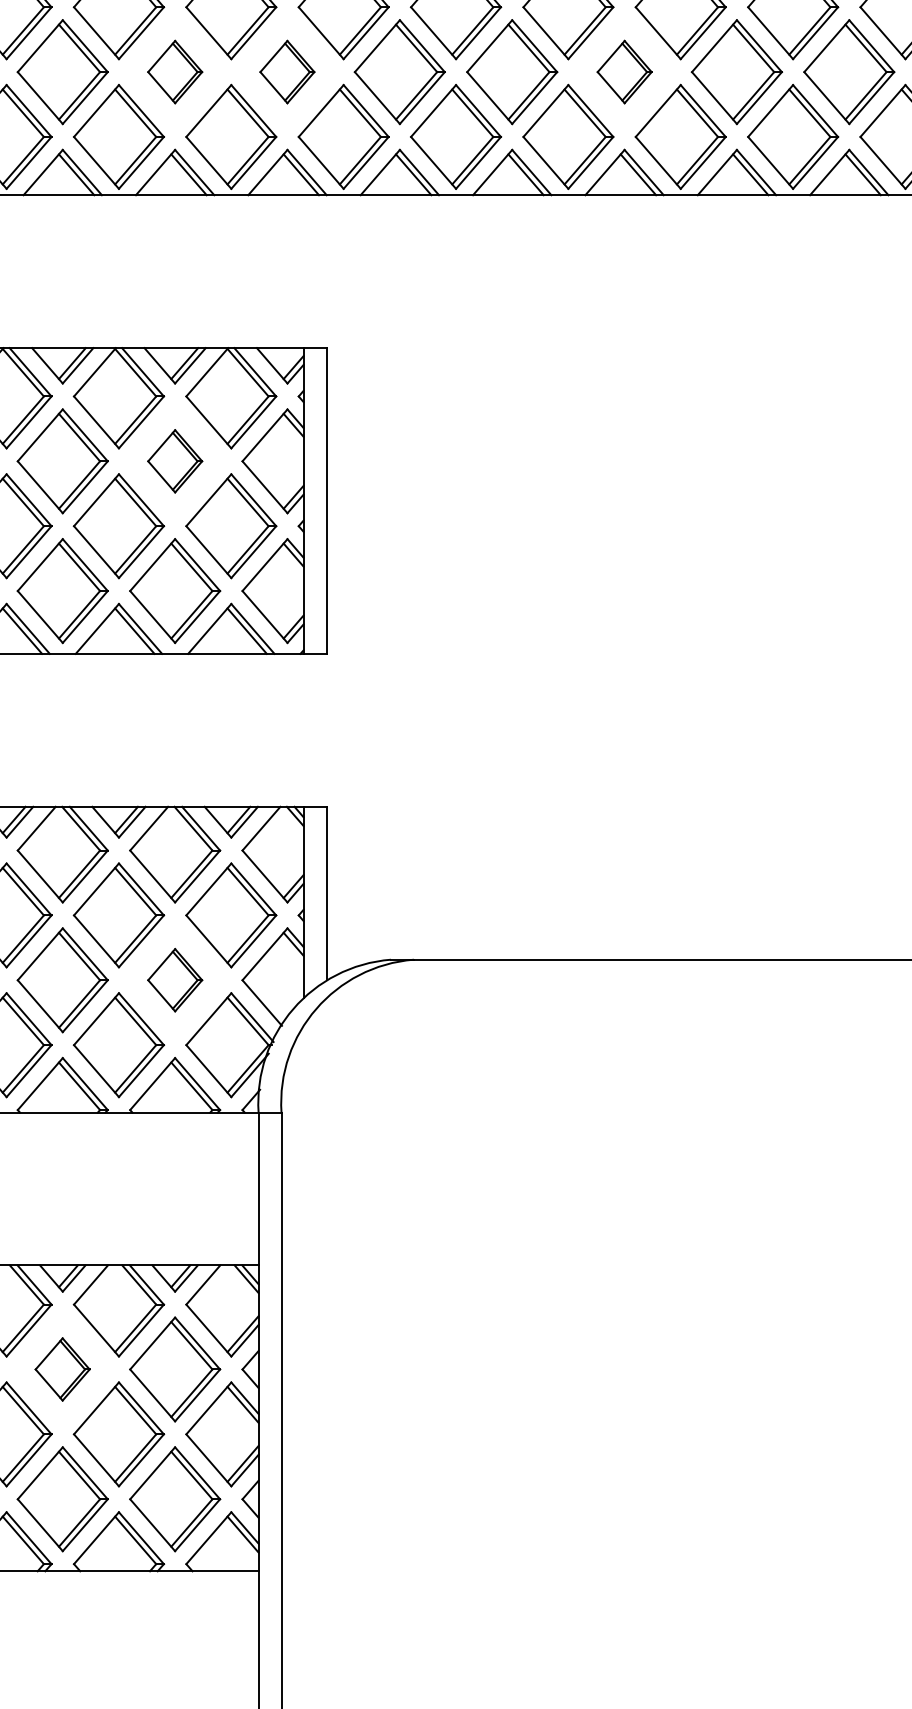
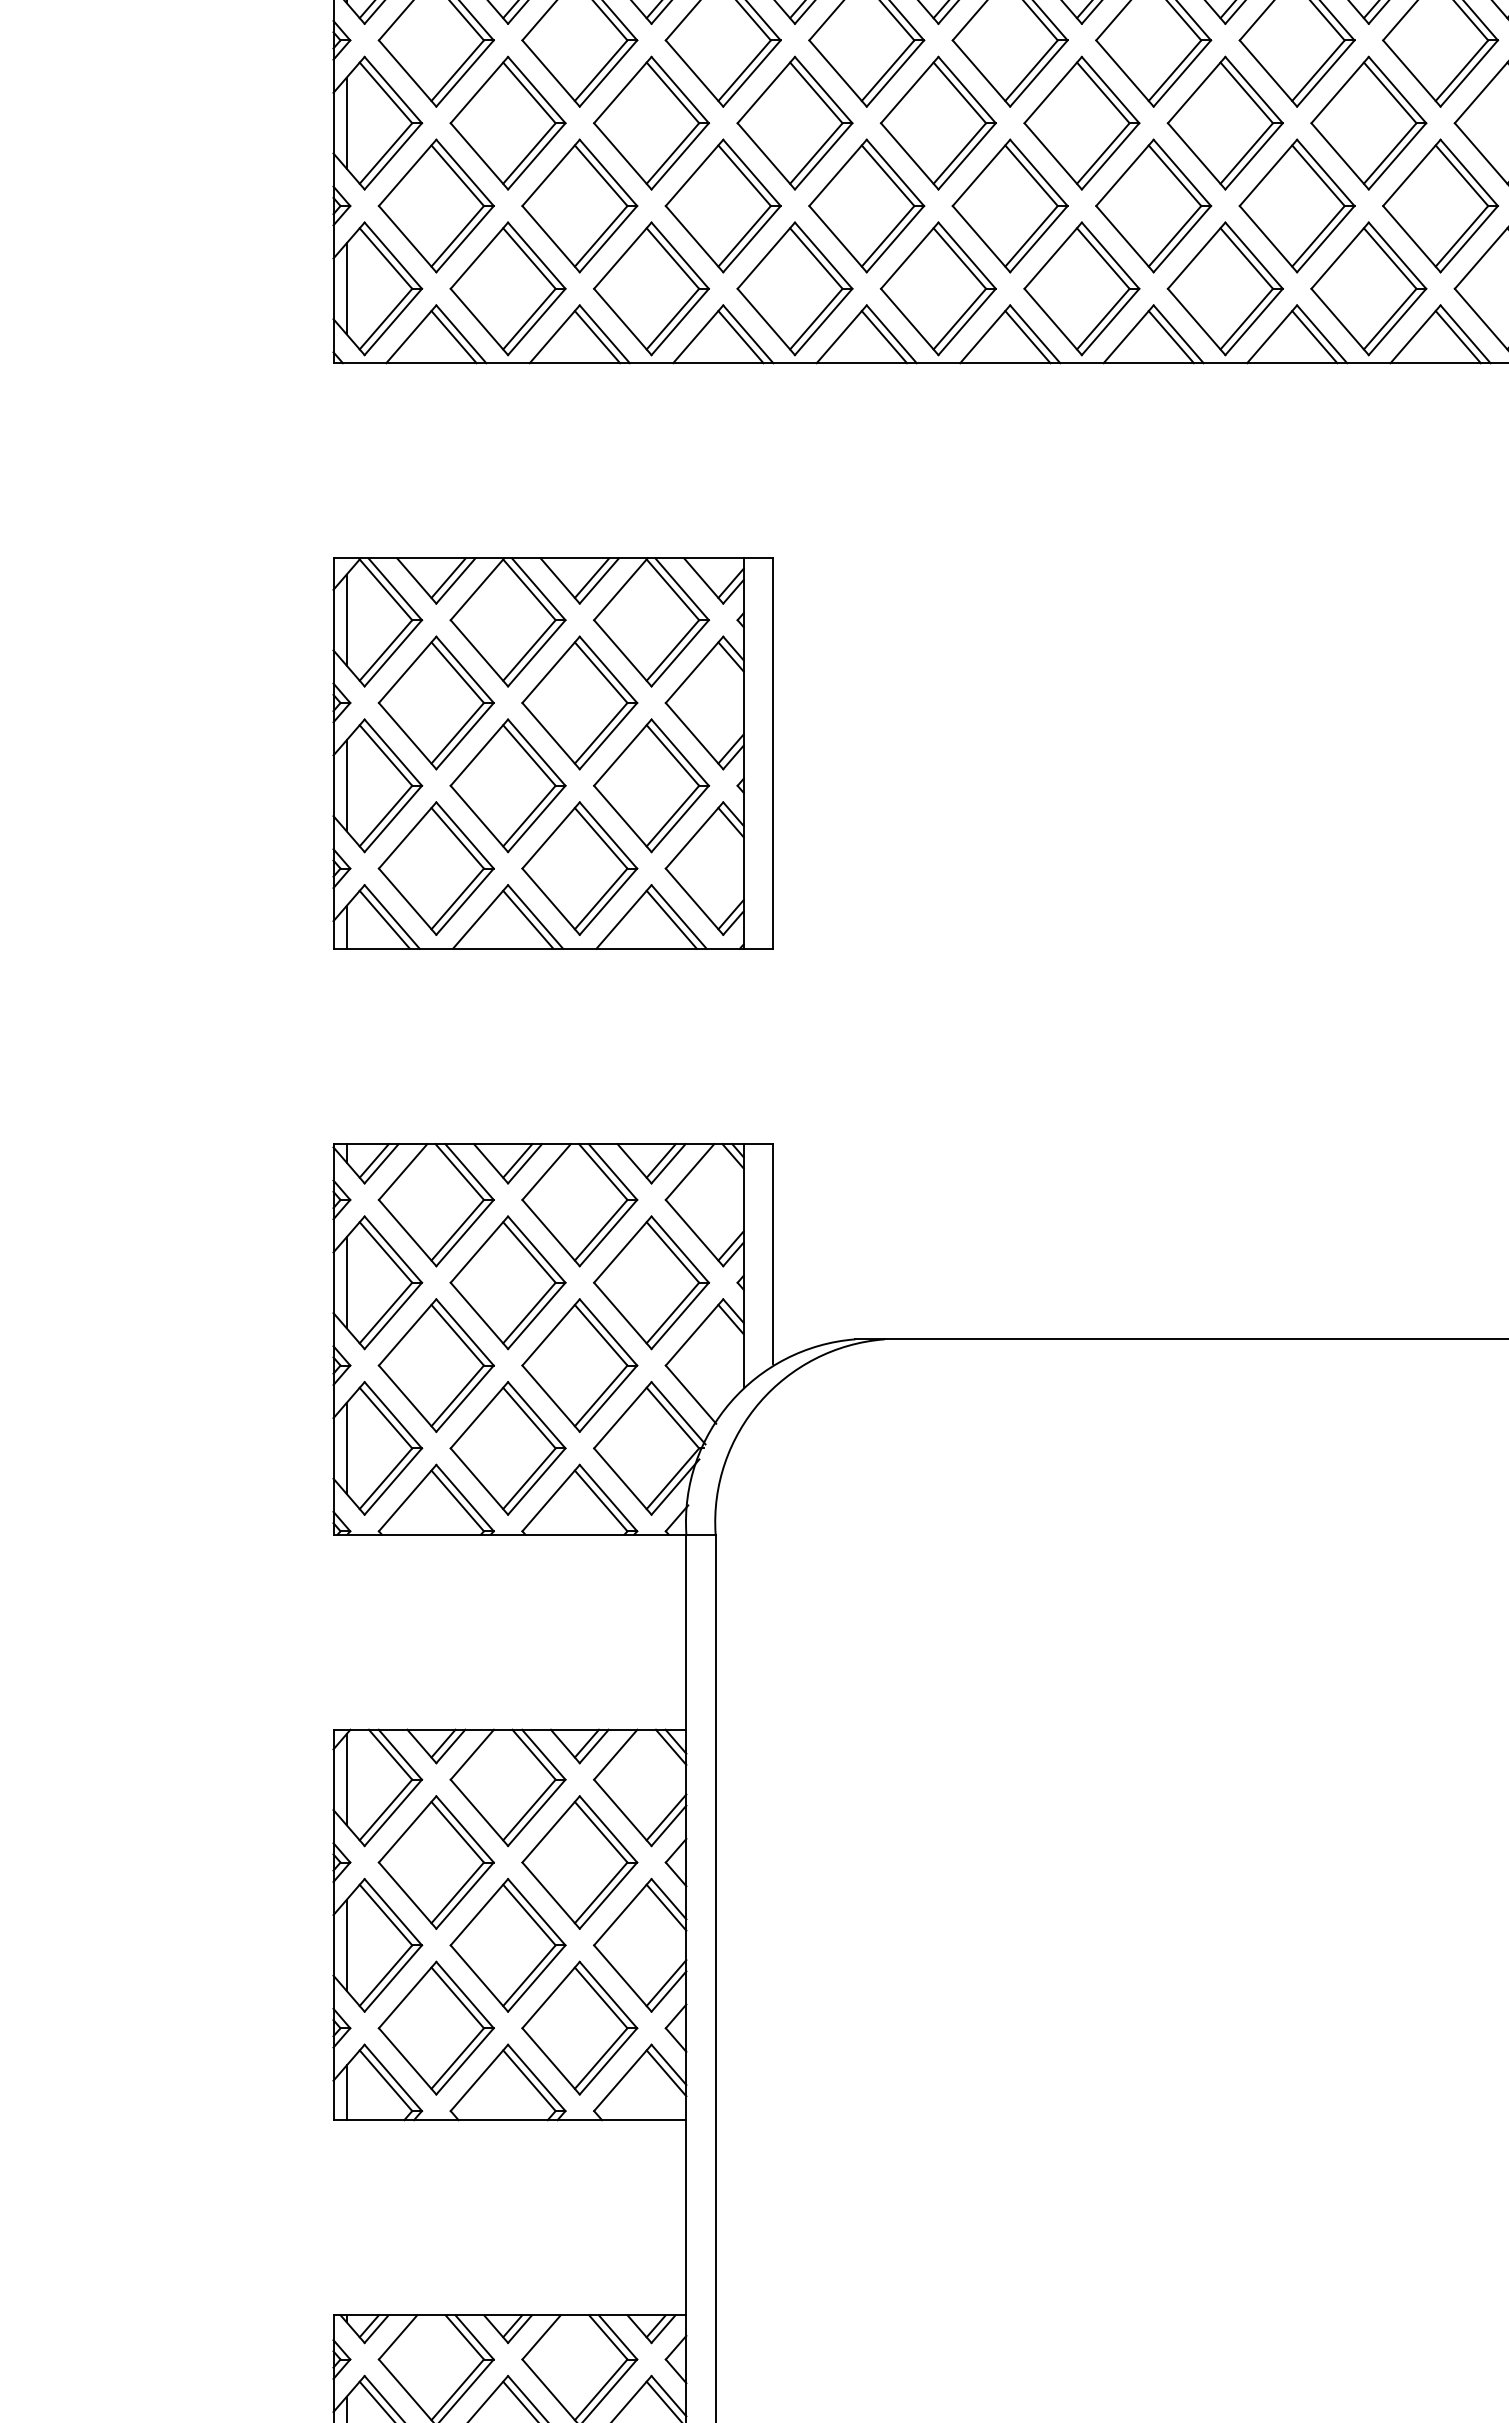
part: (174, 71) -> (579, 205), size x1.67
part: (286, 71) -> (722, 205), size x1.67
part: (624, 71) -> (1153, 205), size x1.67
part: (174, 460) -> (579, 702), size x1.67
part: (174, 980) -> (579, 1365), size x1.67
part: (62, 1369) -> (435, 1862), size x1.67

